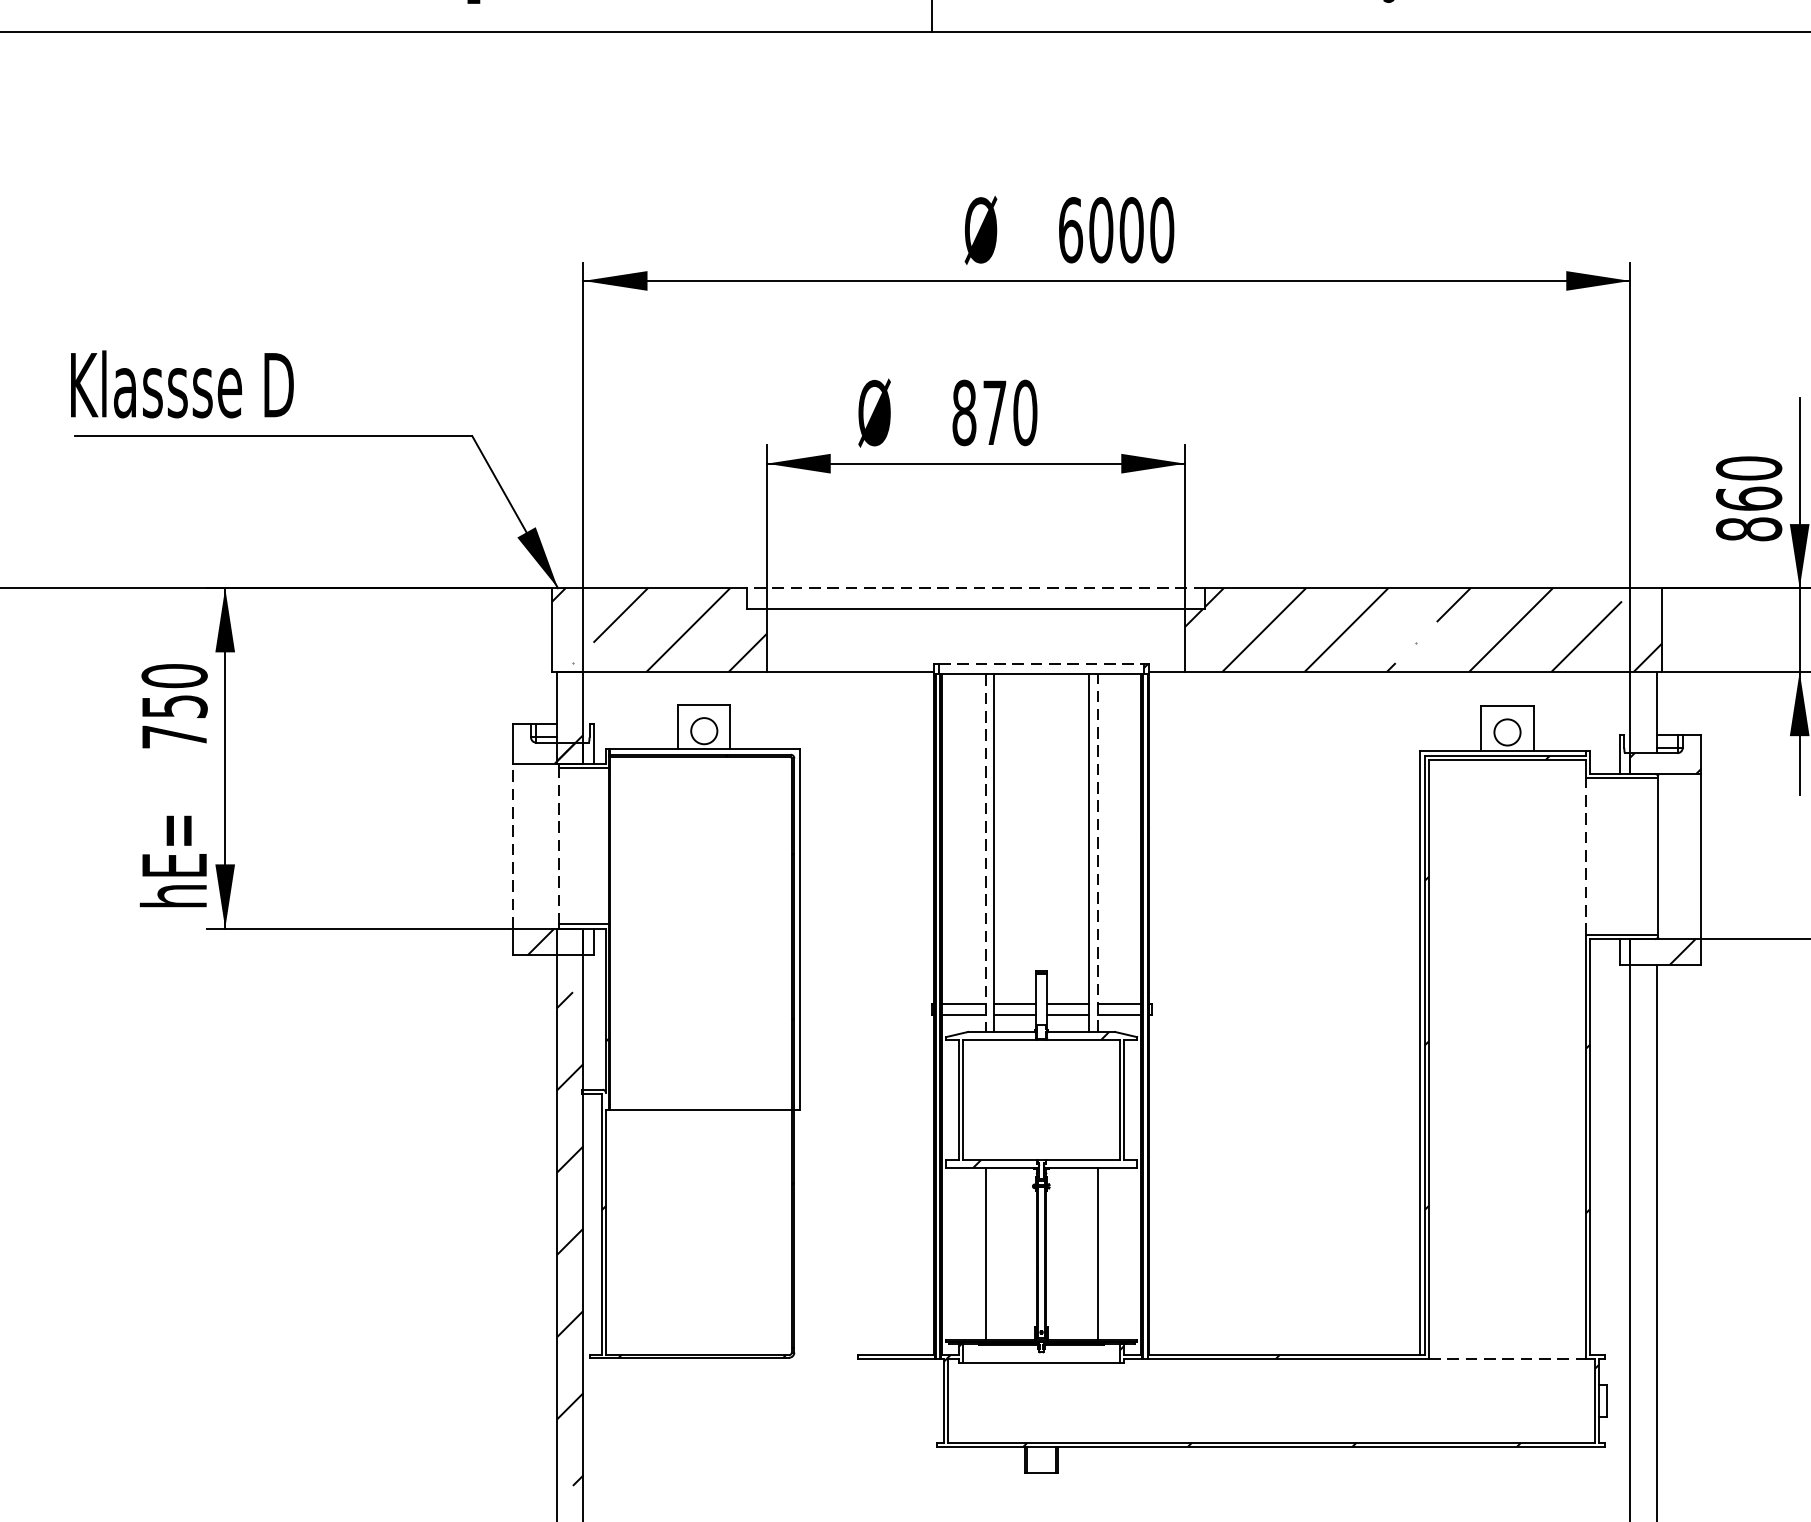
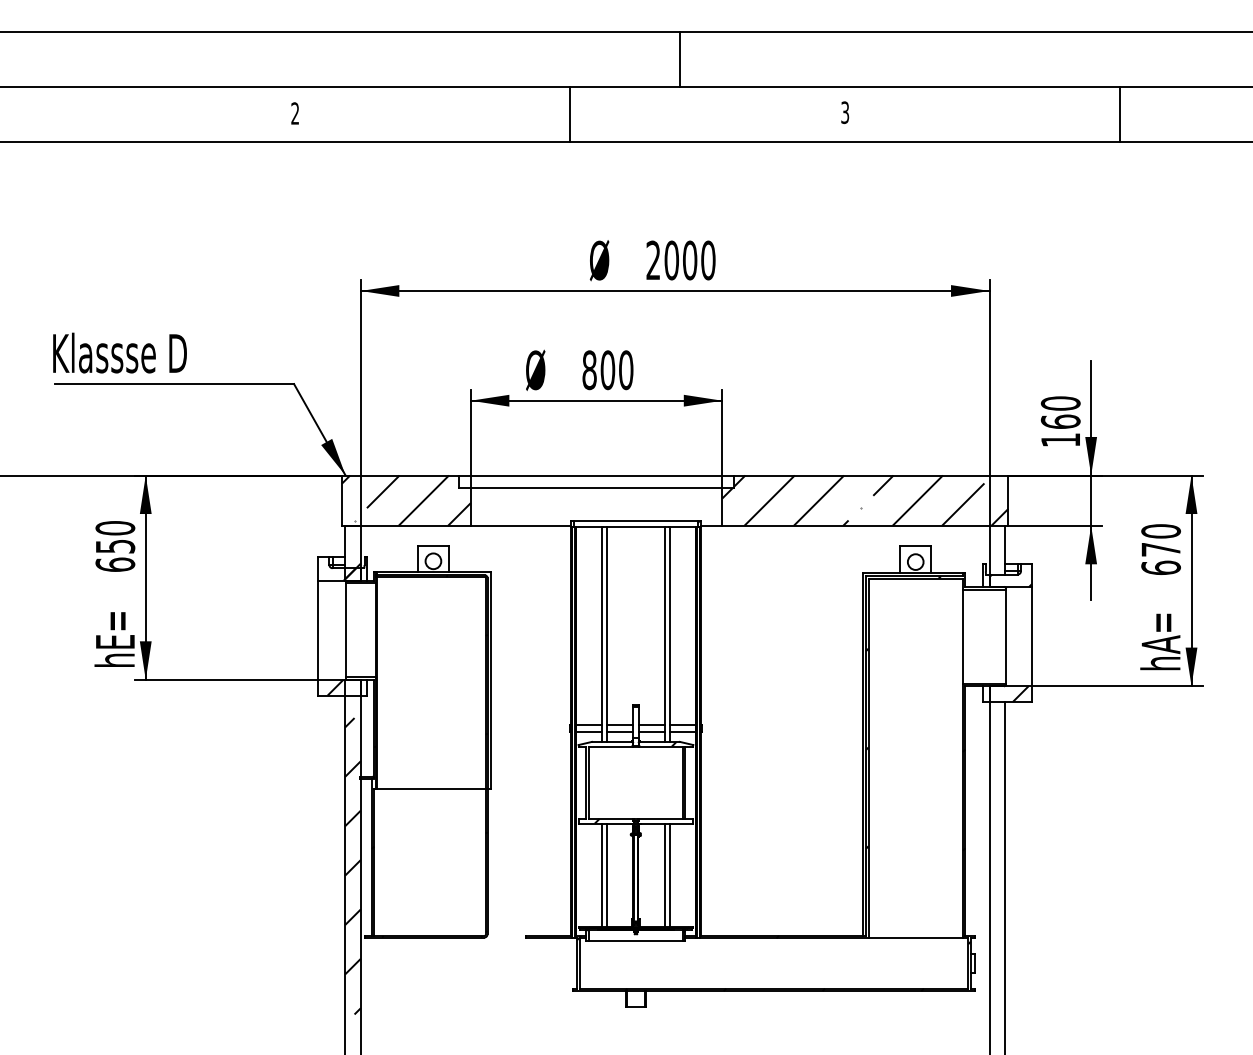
text: (1070, 230) -> (653, 260), 6000 -> 2000
text: (994, 413) -> (607, 370), 870 -> 800
text: (1748, 529) -> (1060, 440), 860 -> 160
line: (975, 588) -> (596, 475), dashed -> solid
line: (1040, 663) -> (635, 520), dashed -> solid
text: (174, 736) -> (115, 564), 750 -> 650
line: (559, 844) -> (346, 629), dashed -> solid
line: (512, 846) -> (318, 630), dashed -> solid
line: (1097, 853) -> (669, 634), dashed -> solid
line: (985, 854) -> (602, 635), dashed -> solid
line: (1585, 856) -> (962, 636), dashed -> solid
line: (994, 1254) -> (607, 875), added
line: (1089, 1254) -> (664, 875), added
line: (1508, 1359) -> (916, 938), dashed -> solid

